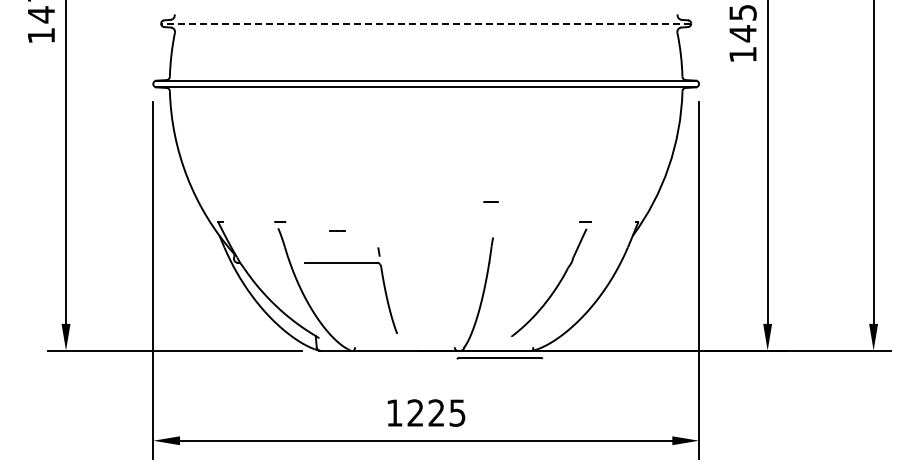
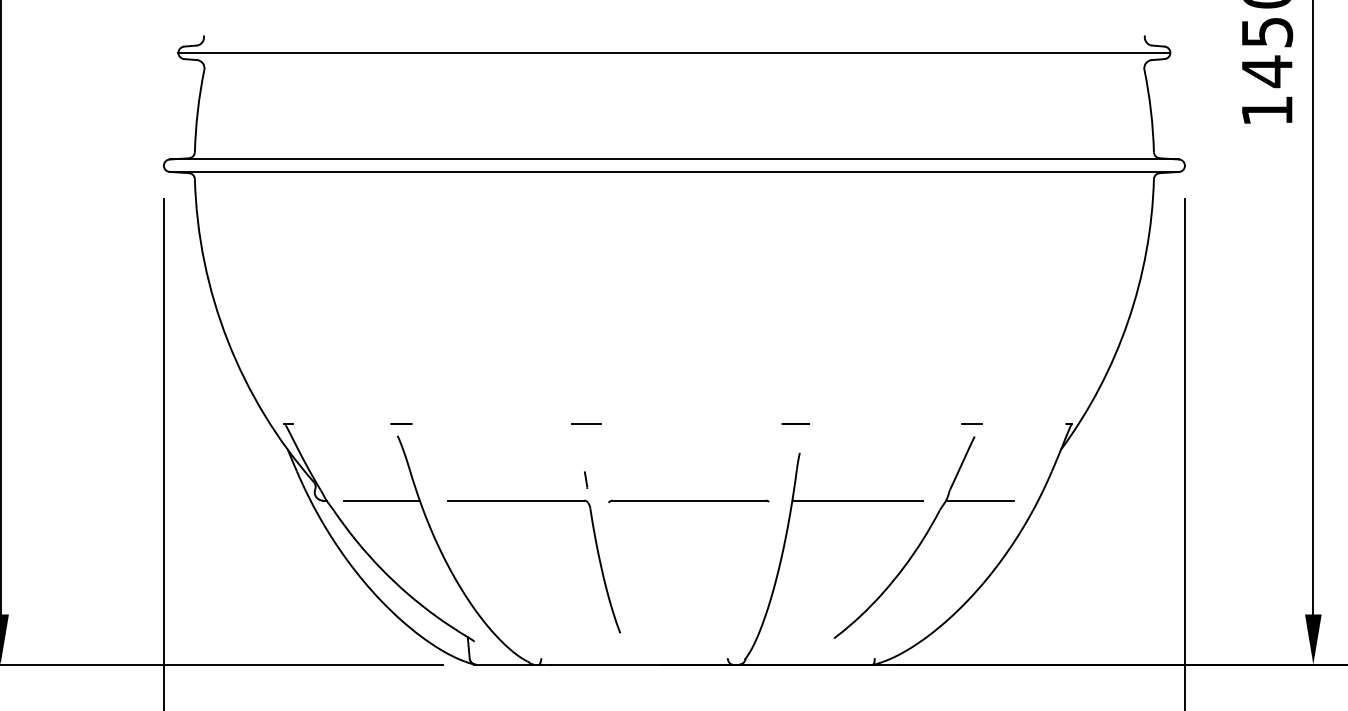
line: (425, 23) -> (673, 52), dashed -> solid
line: (490, 201) -> (794, 422), moved
line: (337, 230) -> (587, 422), moved
line: (269, 263) -> (381, 501), added
line: (524, 263) -> (858, 501), added
line: (589, 263) -> (979, 501), added
line: (499, 358) -> (688, 501), moved

